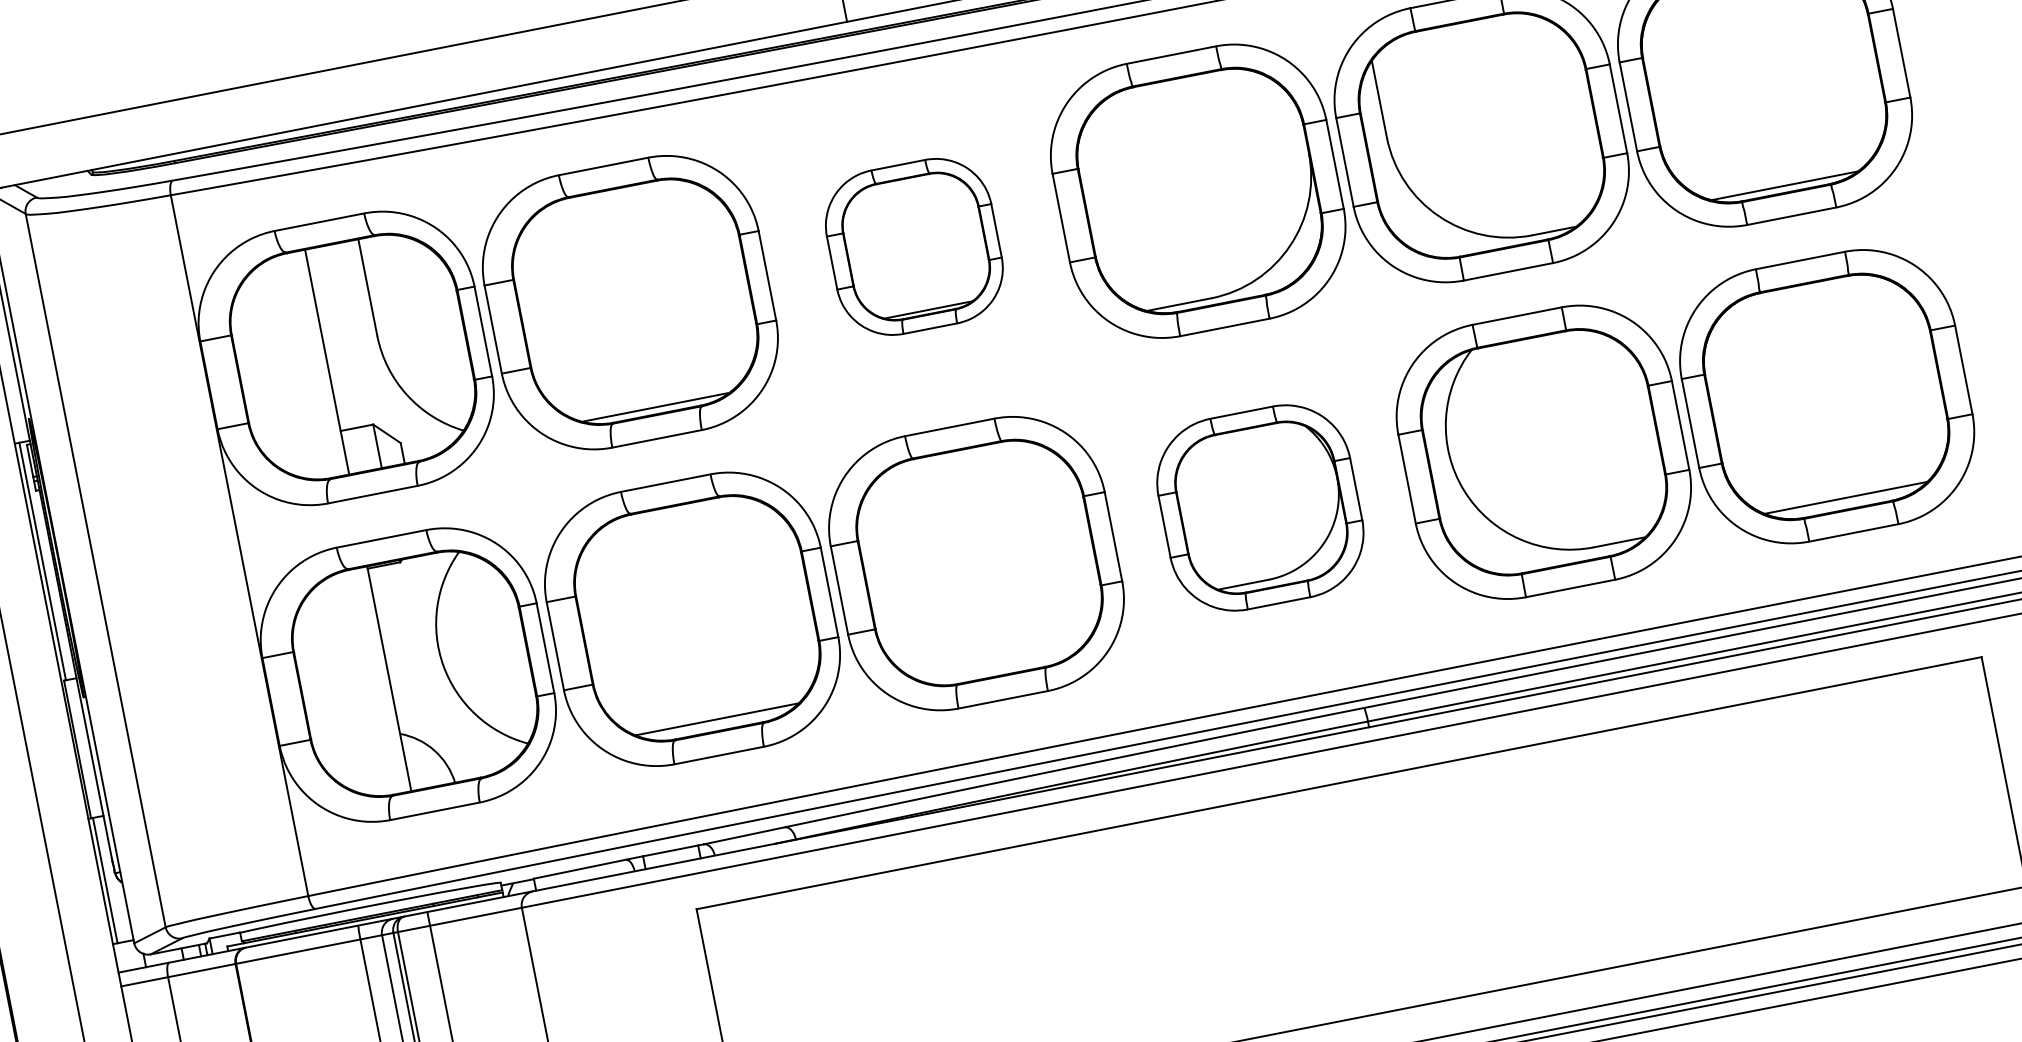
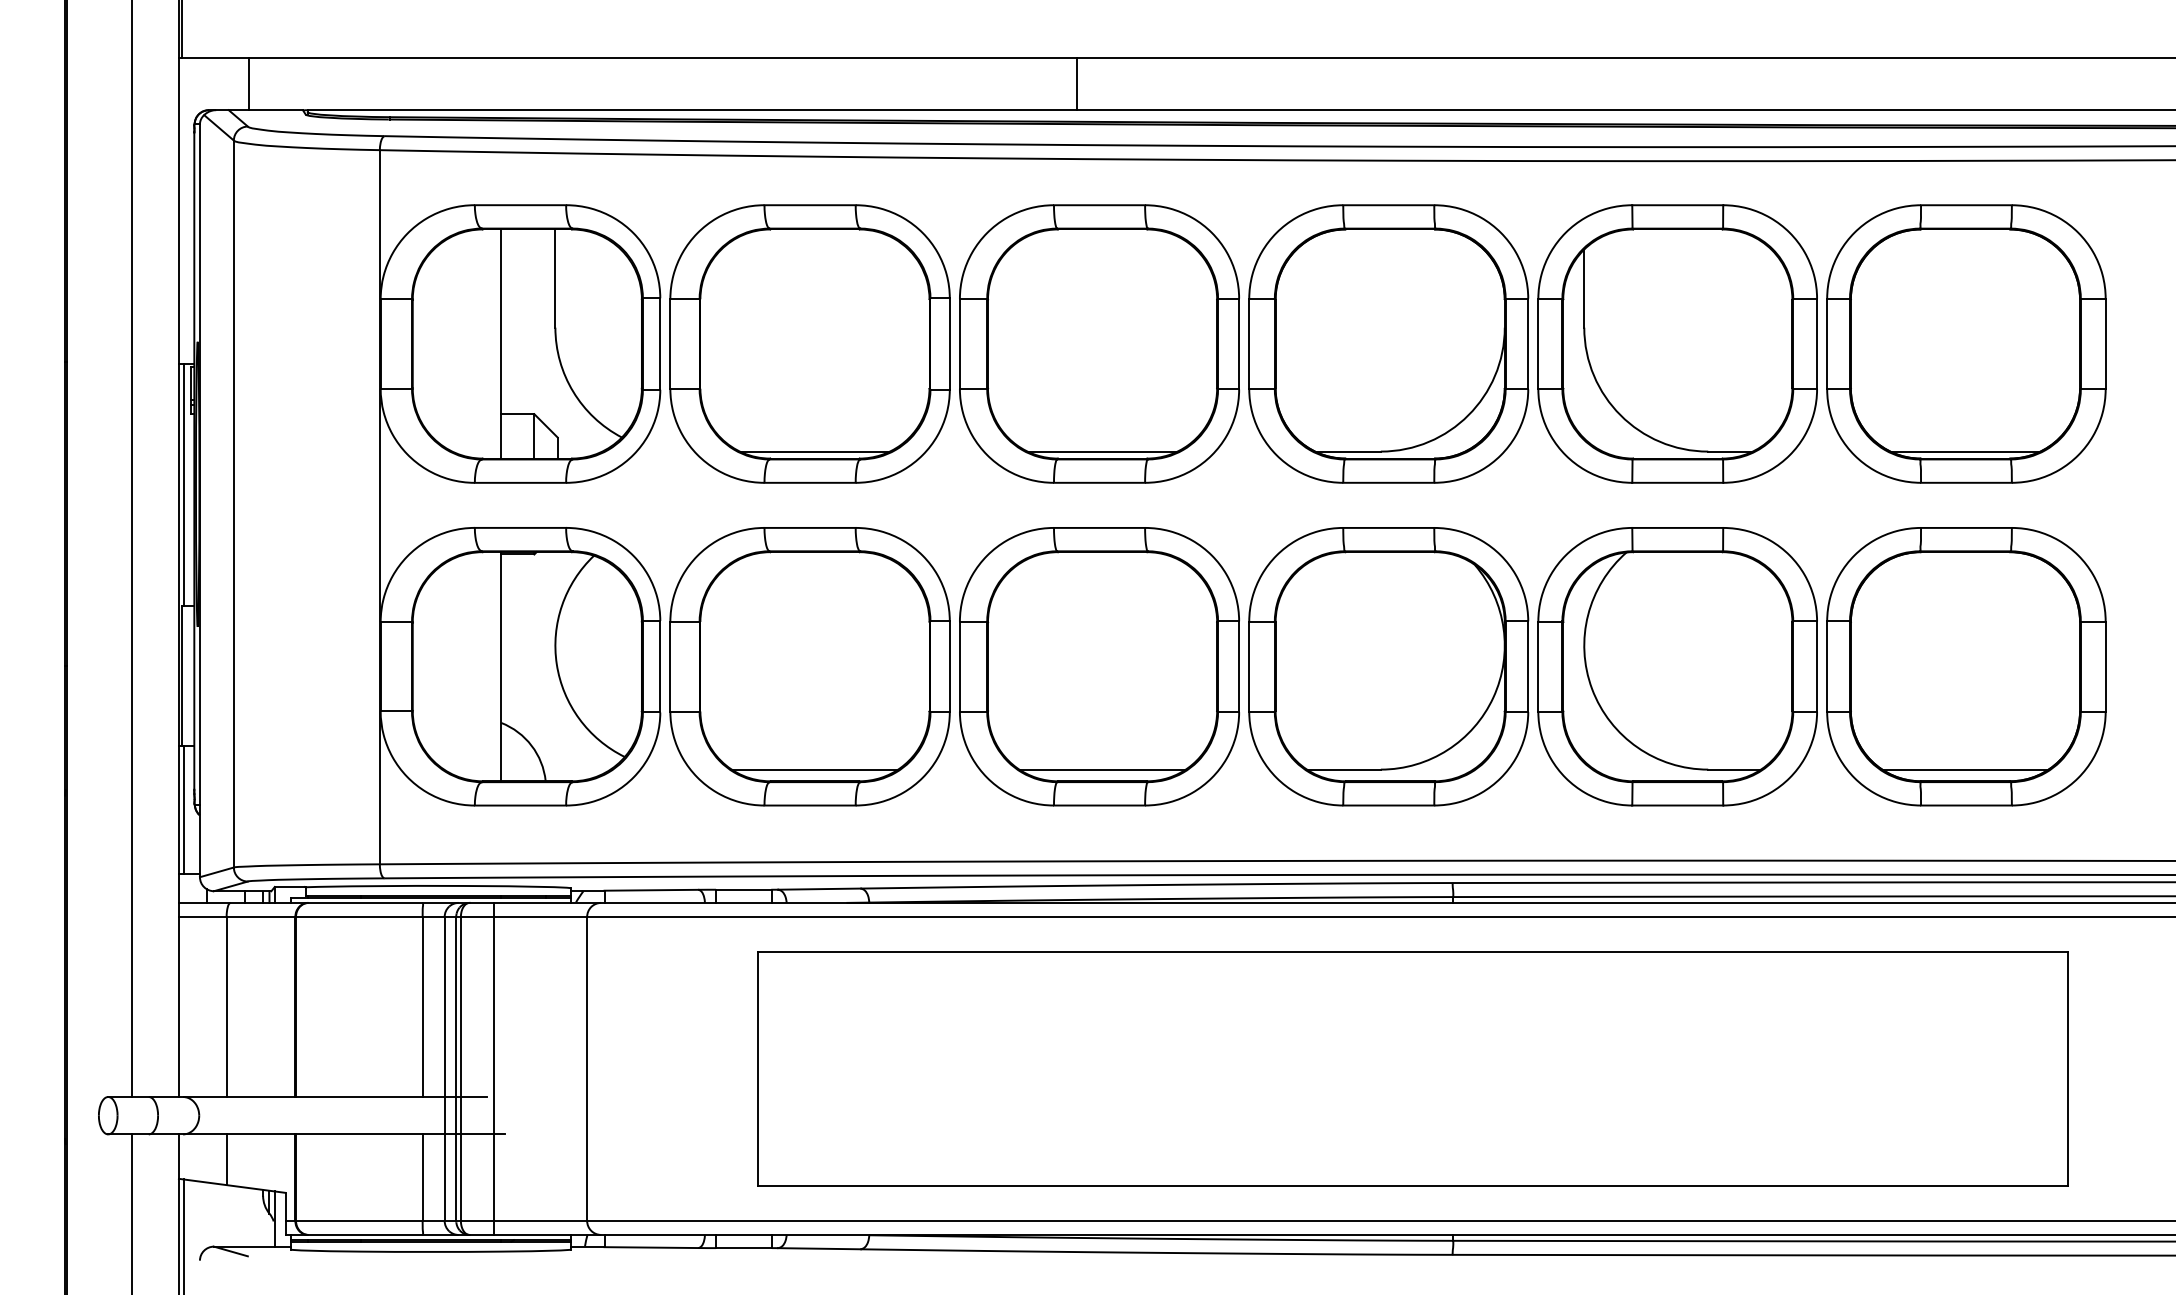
line: (30, 154) -> (249, 83), added
part: (914, 246) -> (1099, 343), size x1.67
part: (1260, 507) -> (1388, 666), size x1.43
line: (999, 663) -> (1102, 769), added

